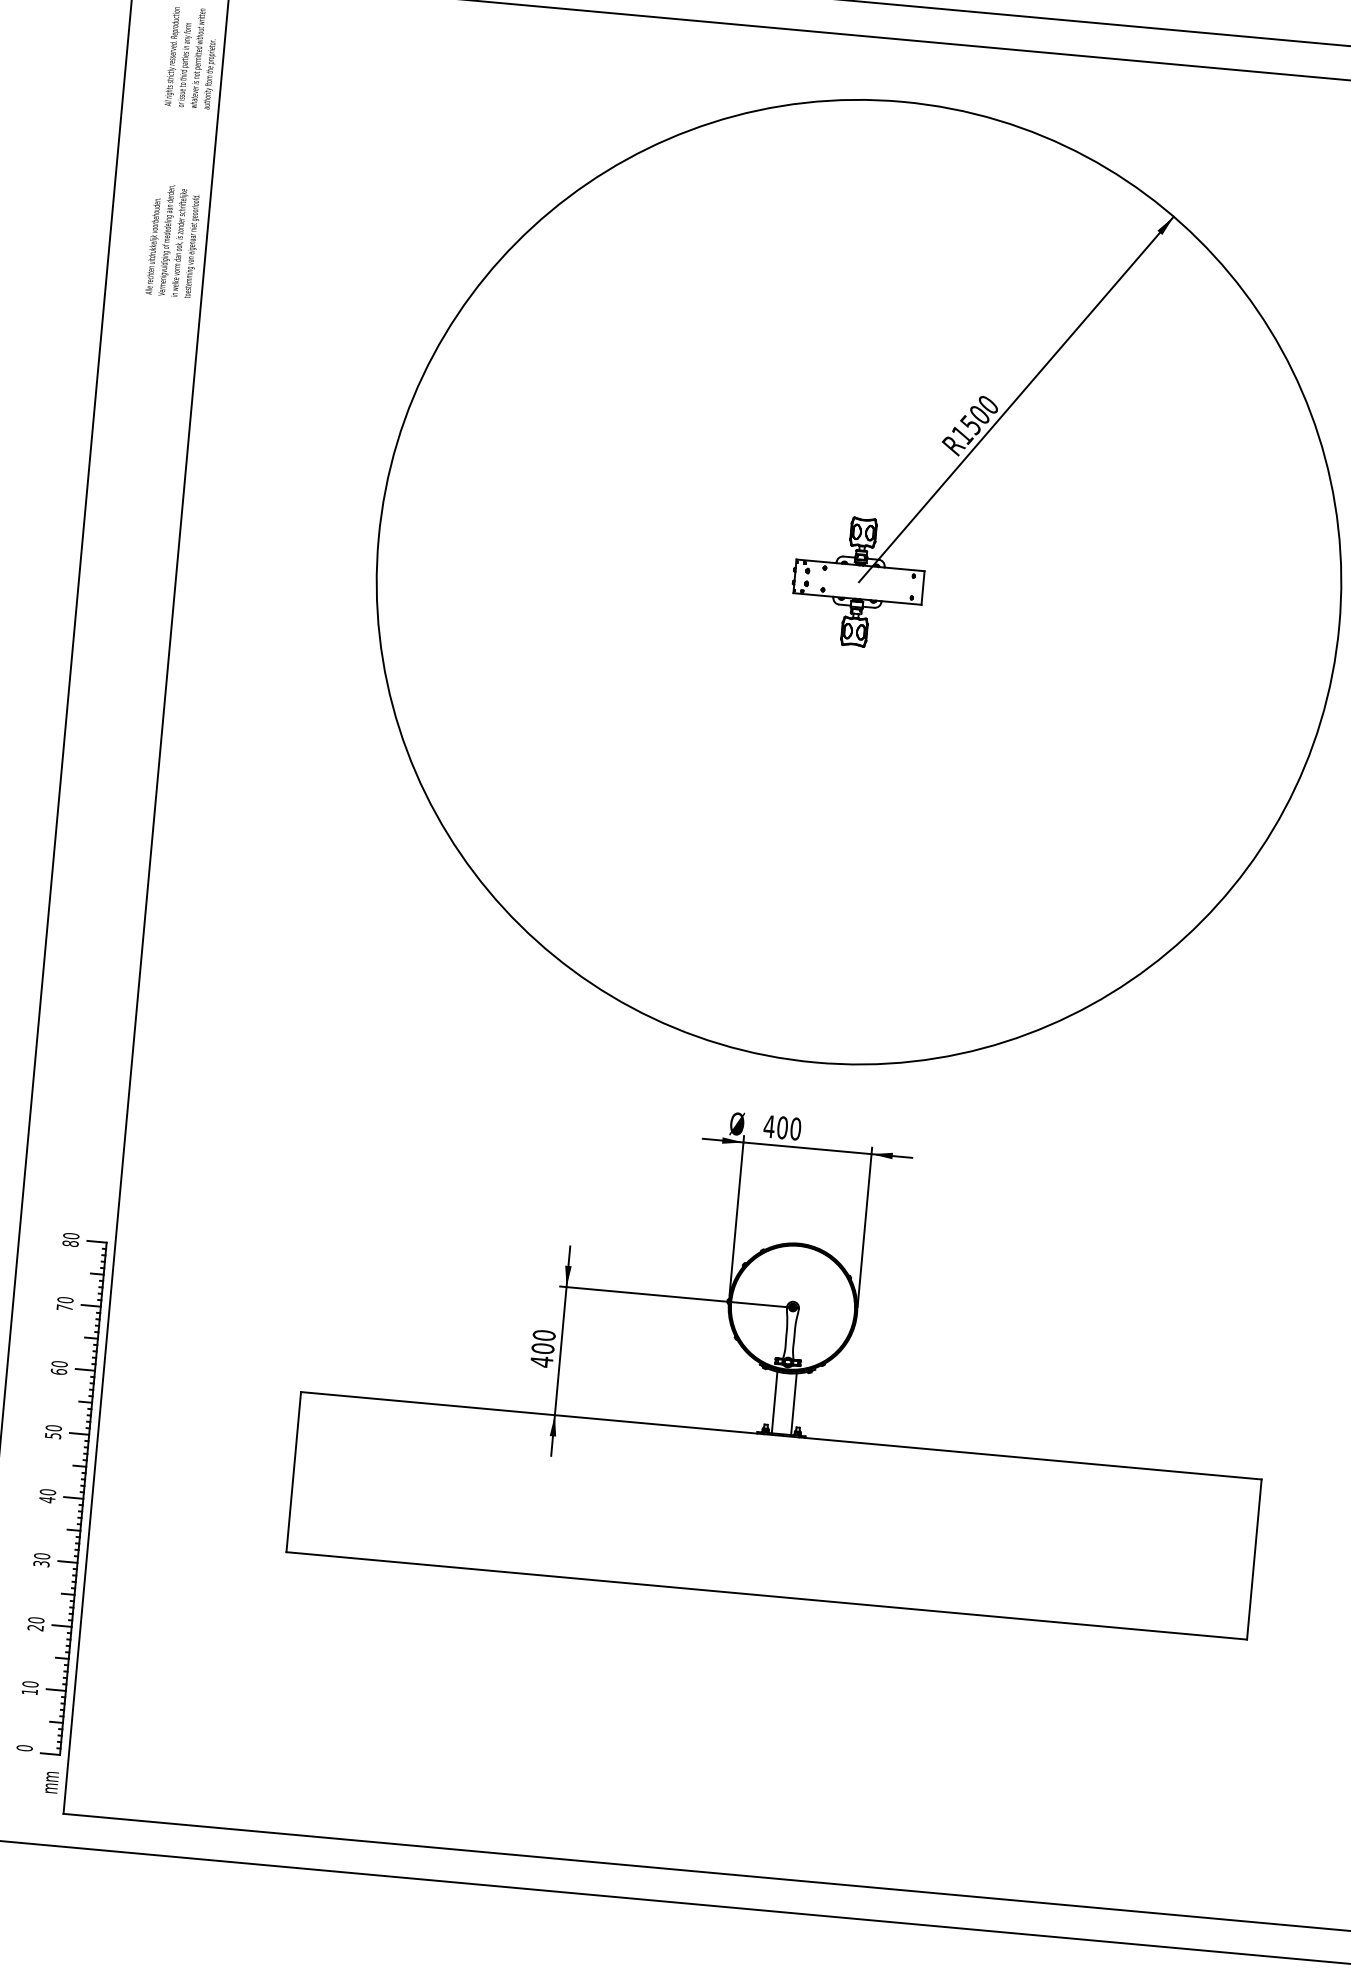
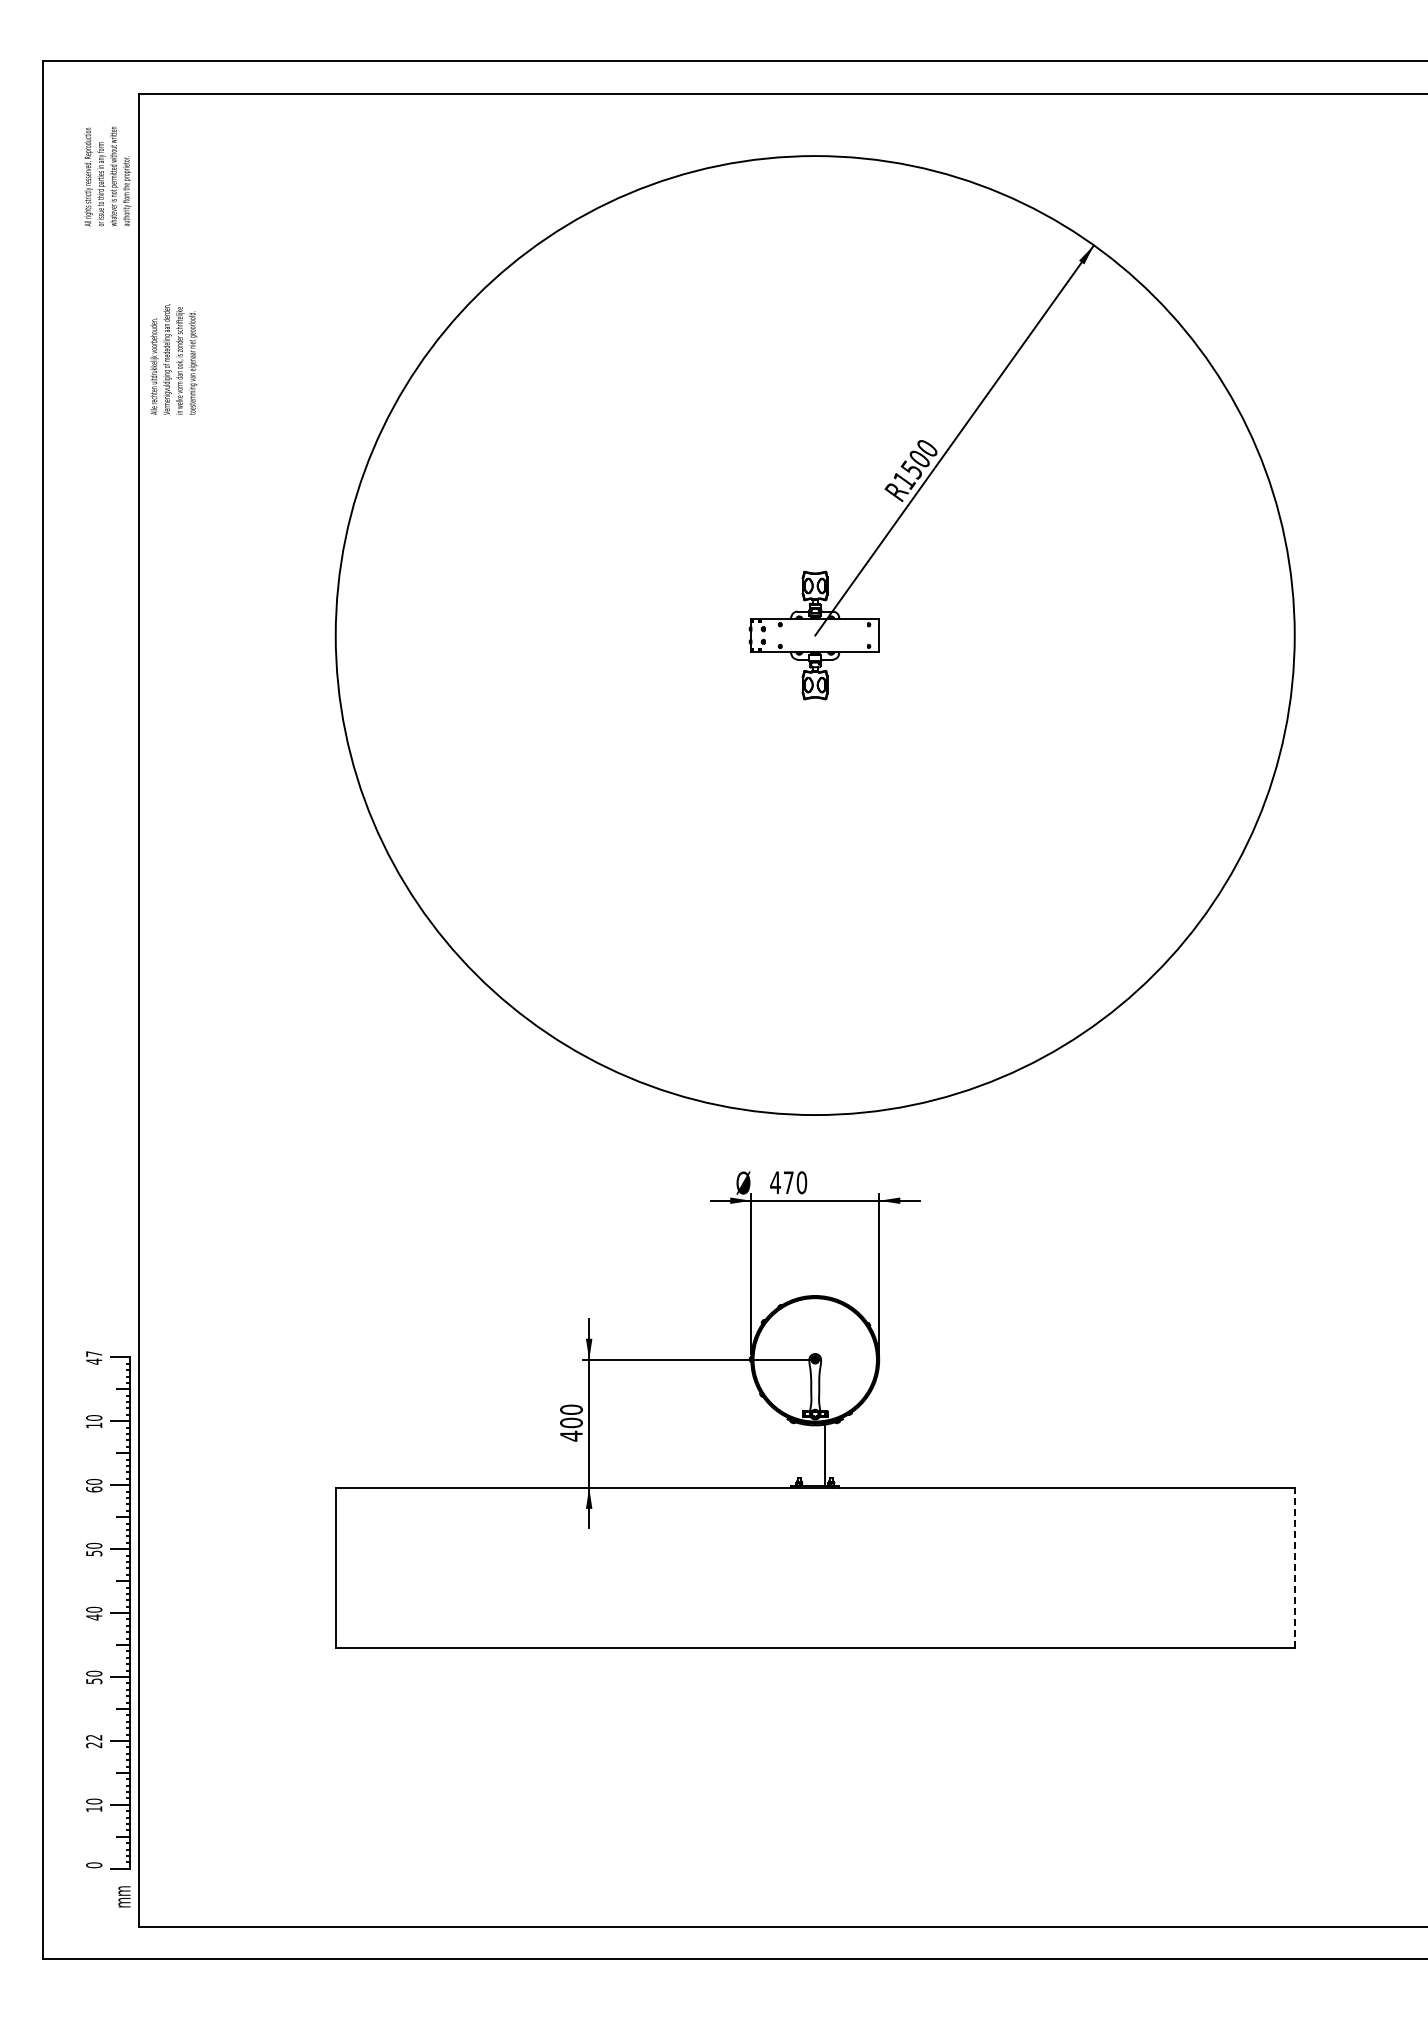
text: (173, 240) -> (173, 359), moved
text: (782, 1127) -> (788, 1182), 400 -> 470
text: (71, 1239) -> (94, 1357), 80 -> 47
text: (65, 1307) -> (94, 1425), 70 -> 10
line: (774, 1402) -> (805, 1455), removed
line: (1254, 1559) -> (1294, 1567), solid -> dashed
text: (40, 1563) -> (93, 1680), 30 -> 50
text: (36, 1620) -> (94, 1737), 20 -> 22

